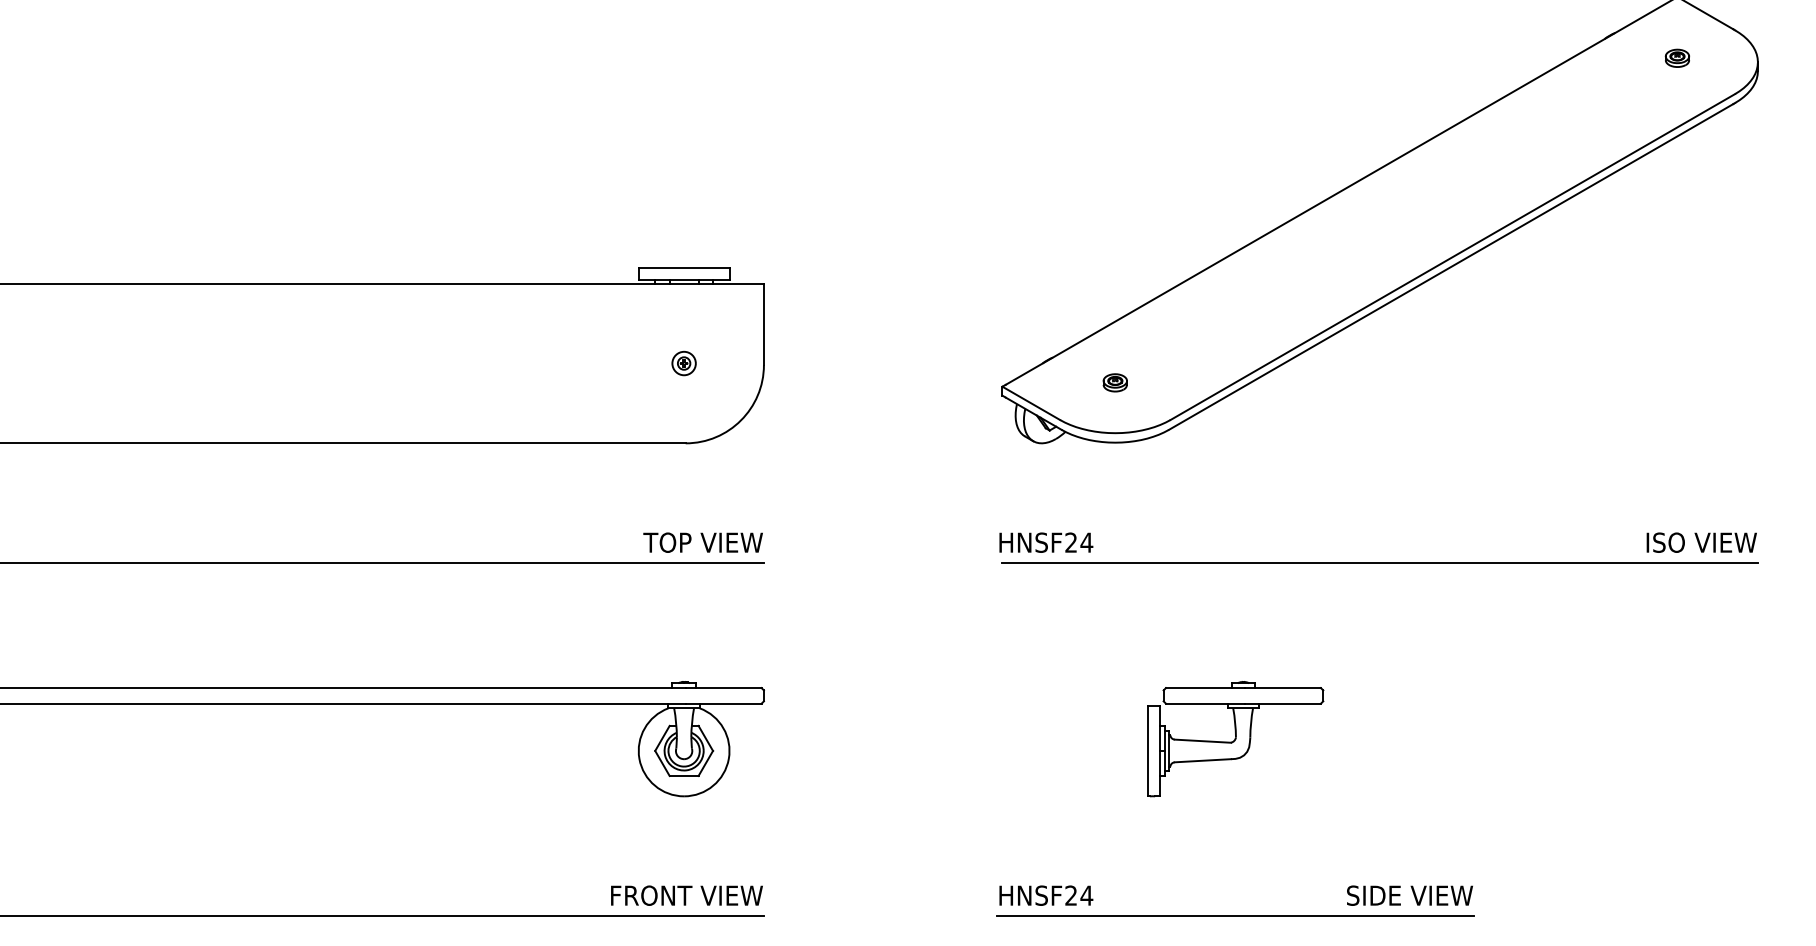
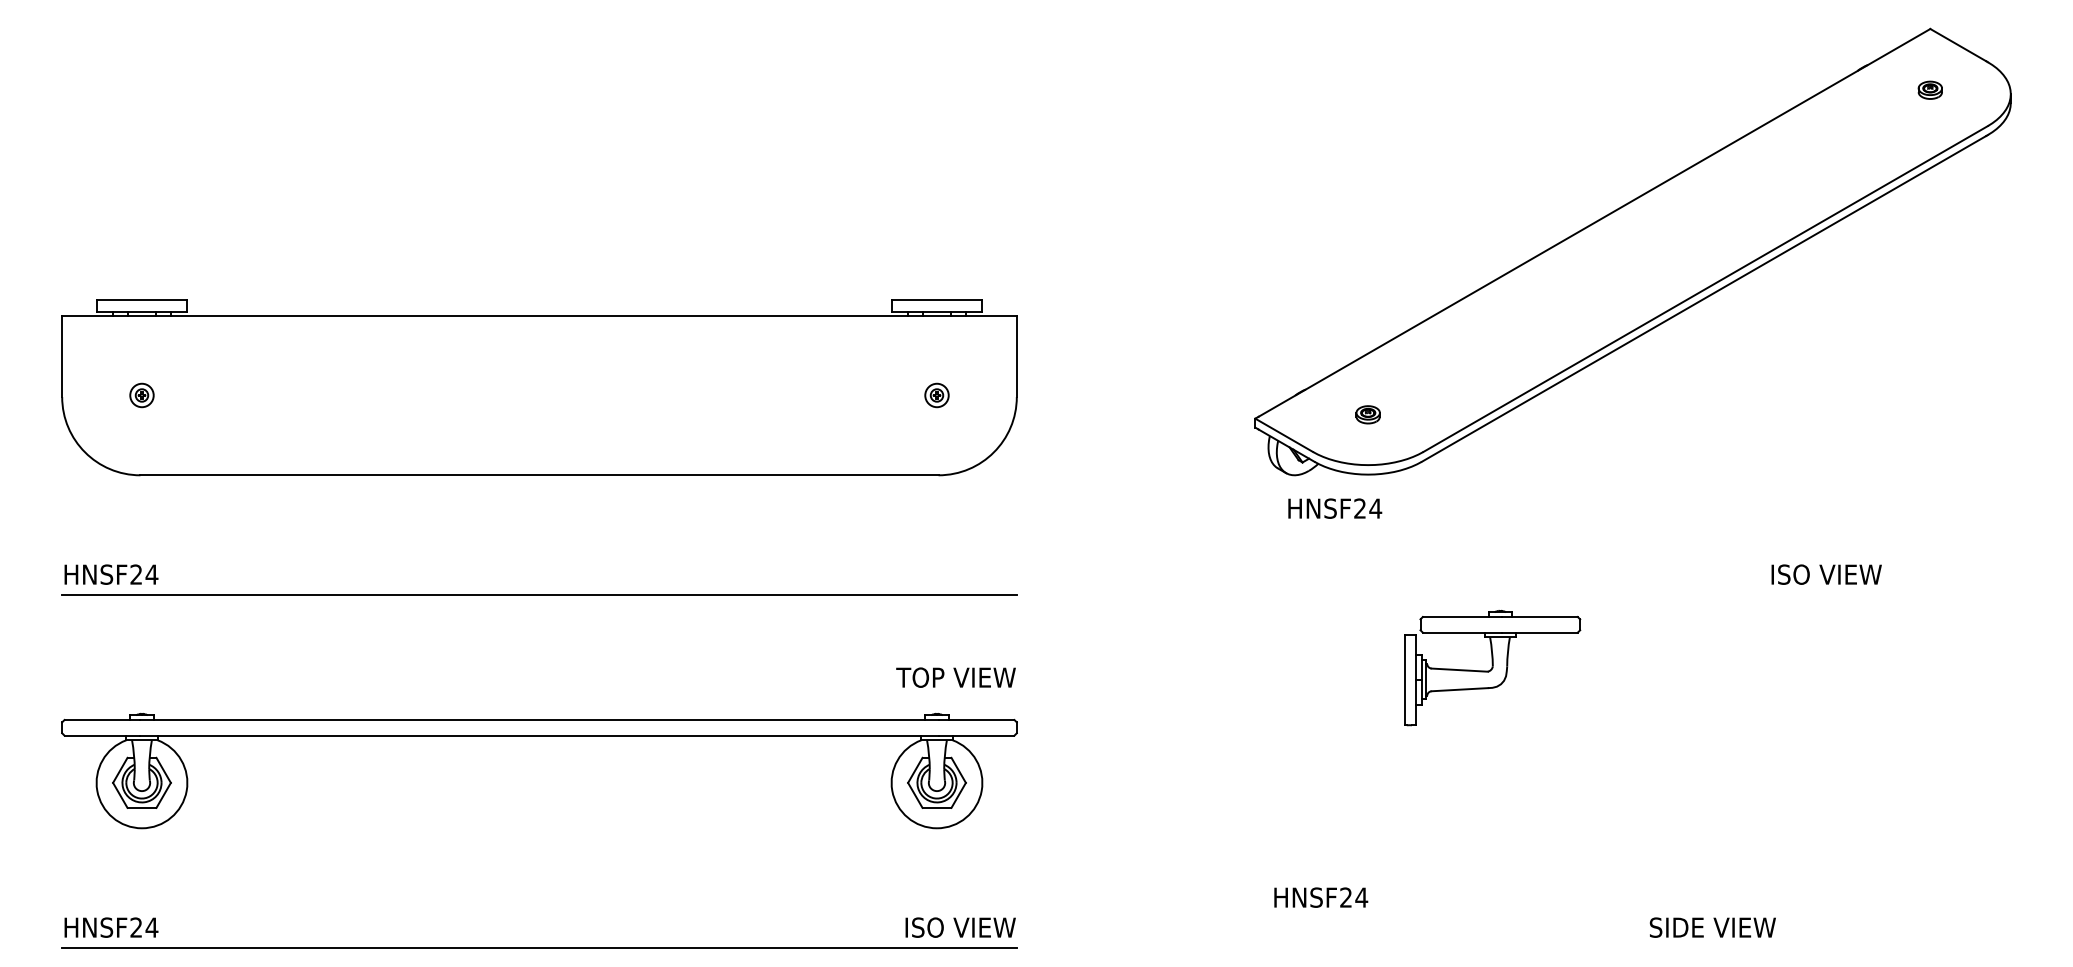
text: (702, 542) -> (955, 677), moved
text: (1046, 542) -> (1335, 508), moved
text: (1701, 542) -> (1826, 574), moved
line: (1379, 562) -> (1632, 594), removed
part: (1235, 739) -> (1492, 668), moved
text: (651, 895) -> (904, 927), FRONT VIEW -> ISO VIEW
text: (1046, 895) -> (1321, 897), moved
text: (1409, 895) -> (1712, 927), moved
line: (1234, 915) -> (1487, 947), removed

